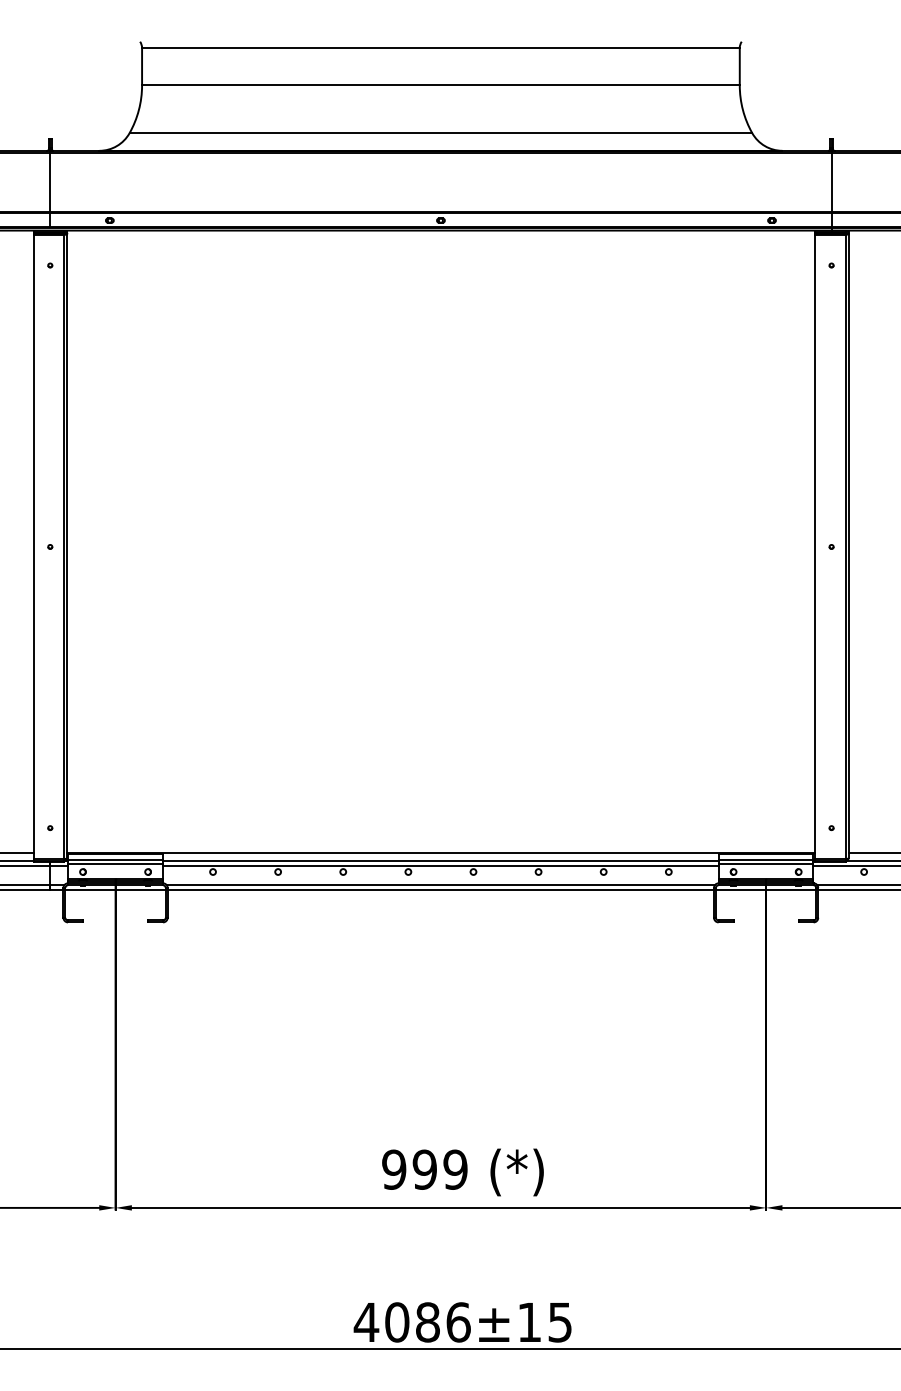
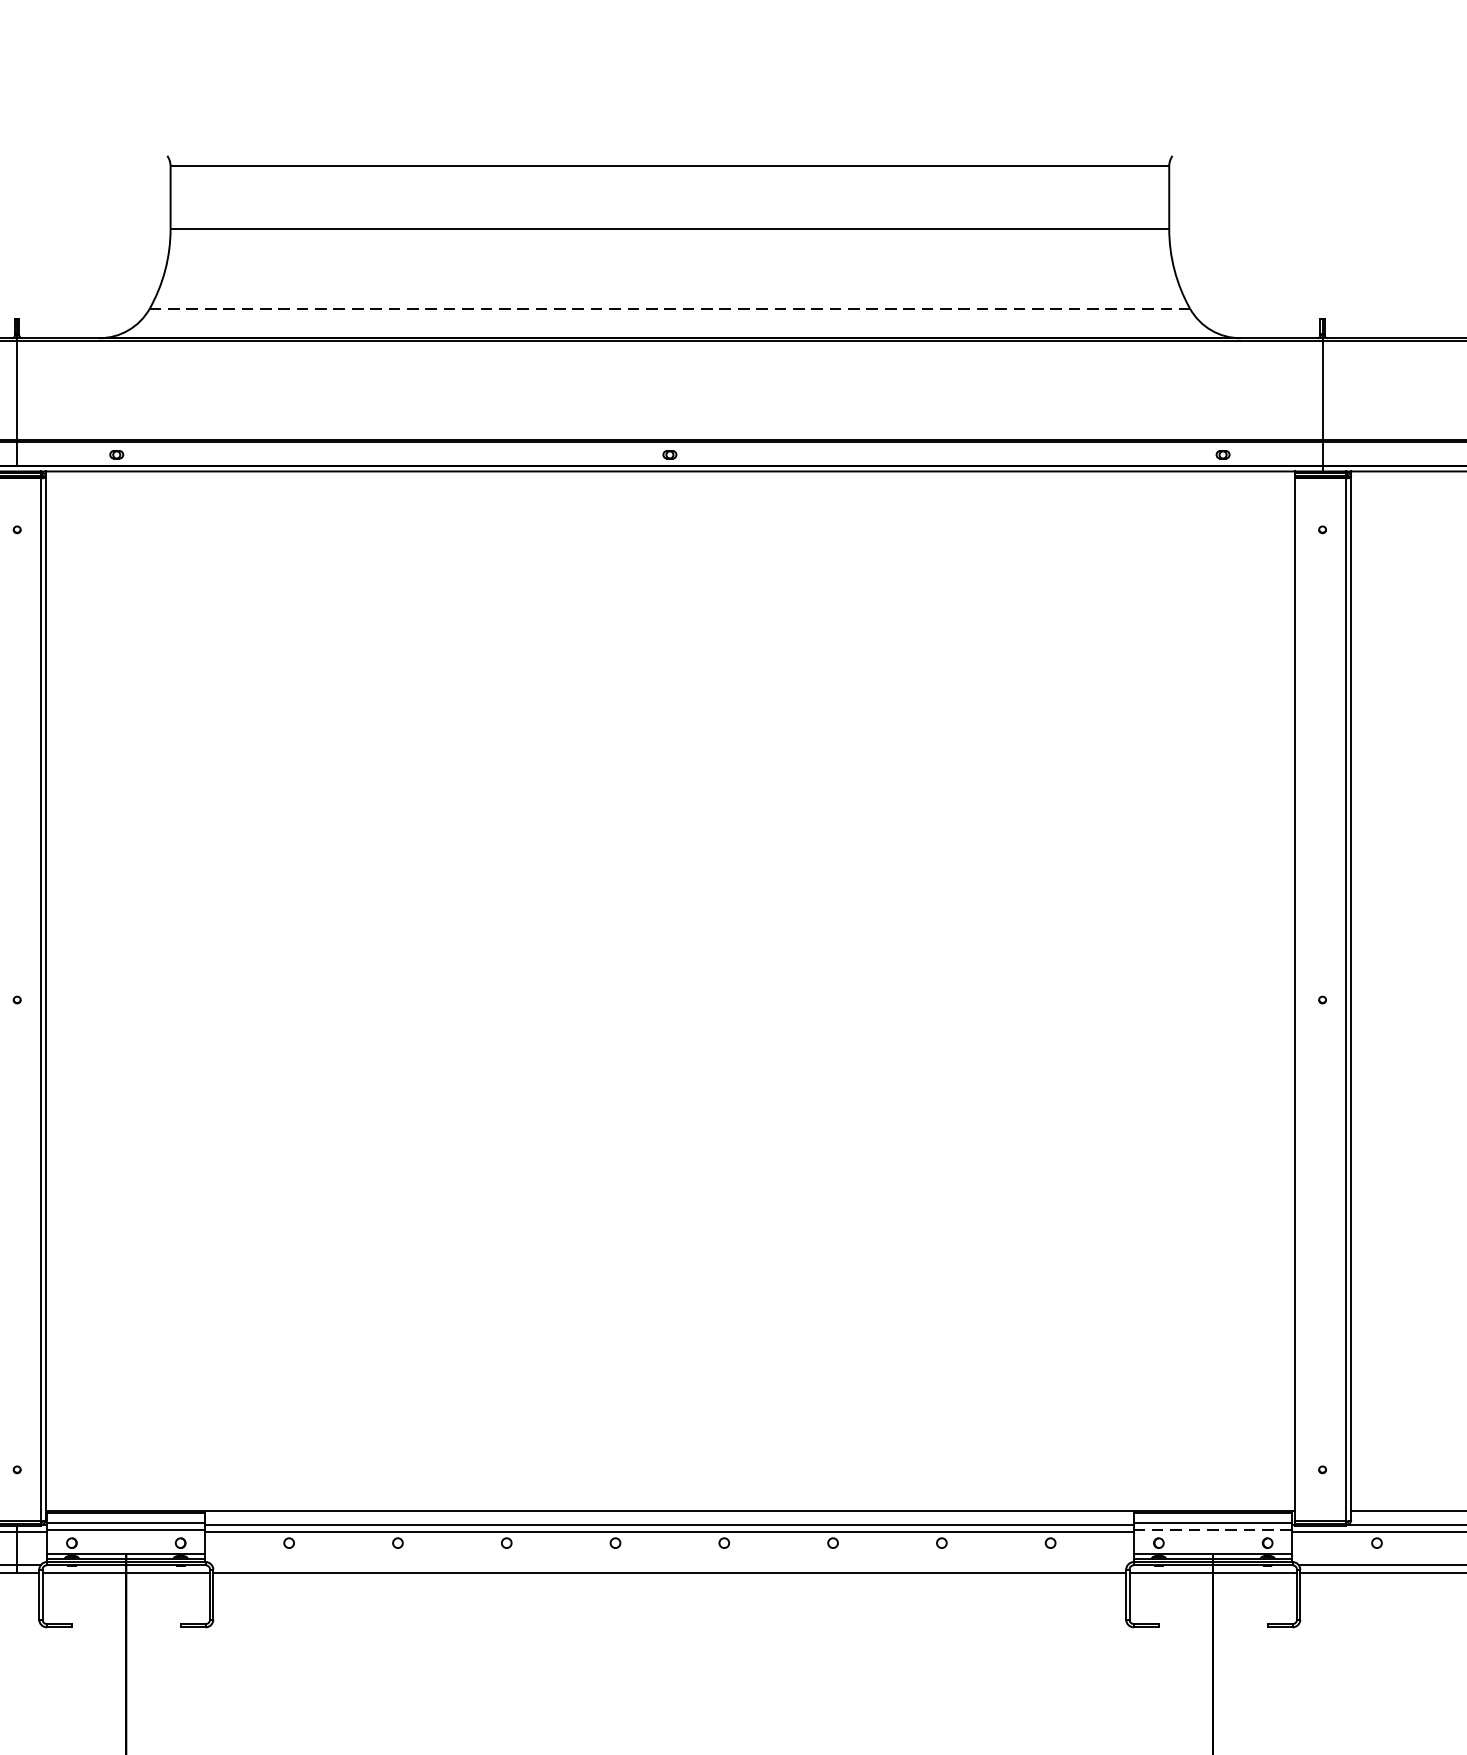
line: (441, 133) -> (670, 309), solid -> dashed
line: (765, 864) -> (1212, 1530), solid -> dashed
line: (440, 885) -> (669, 1565), removed

